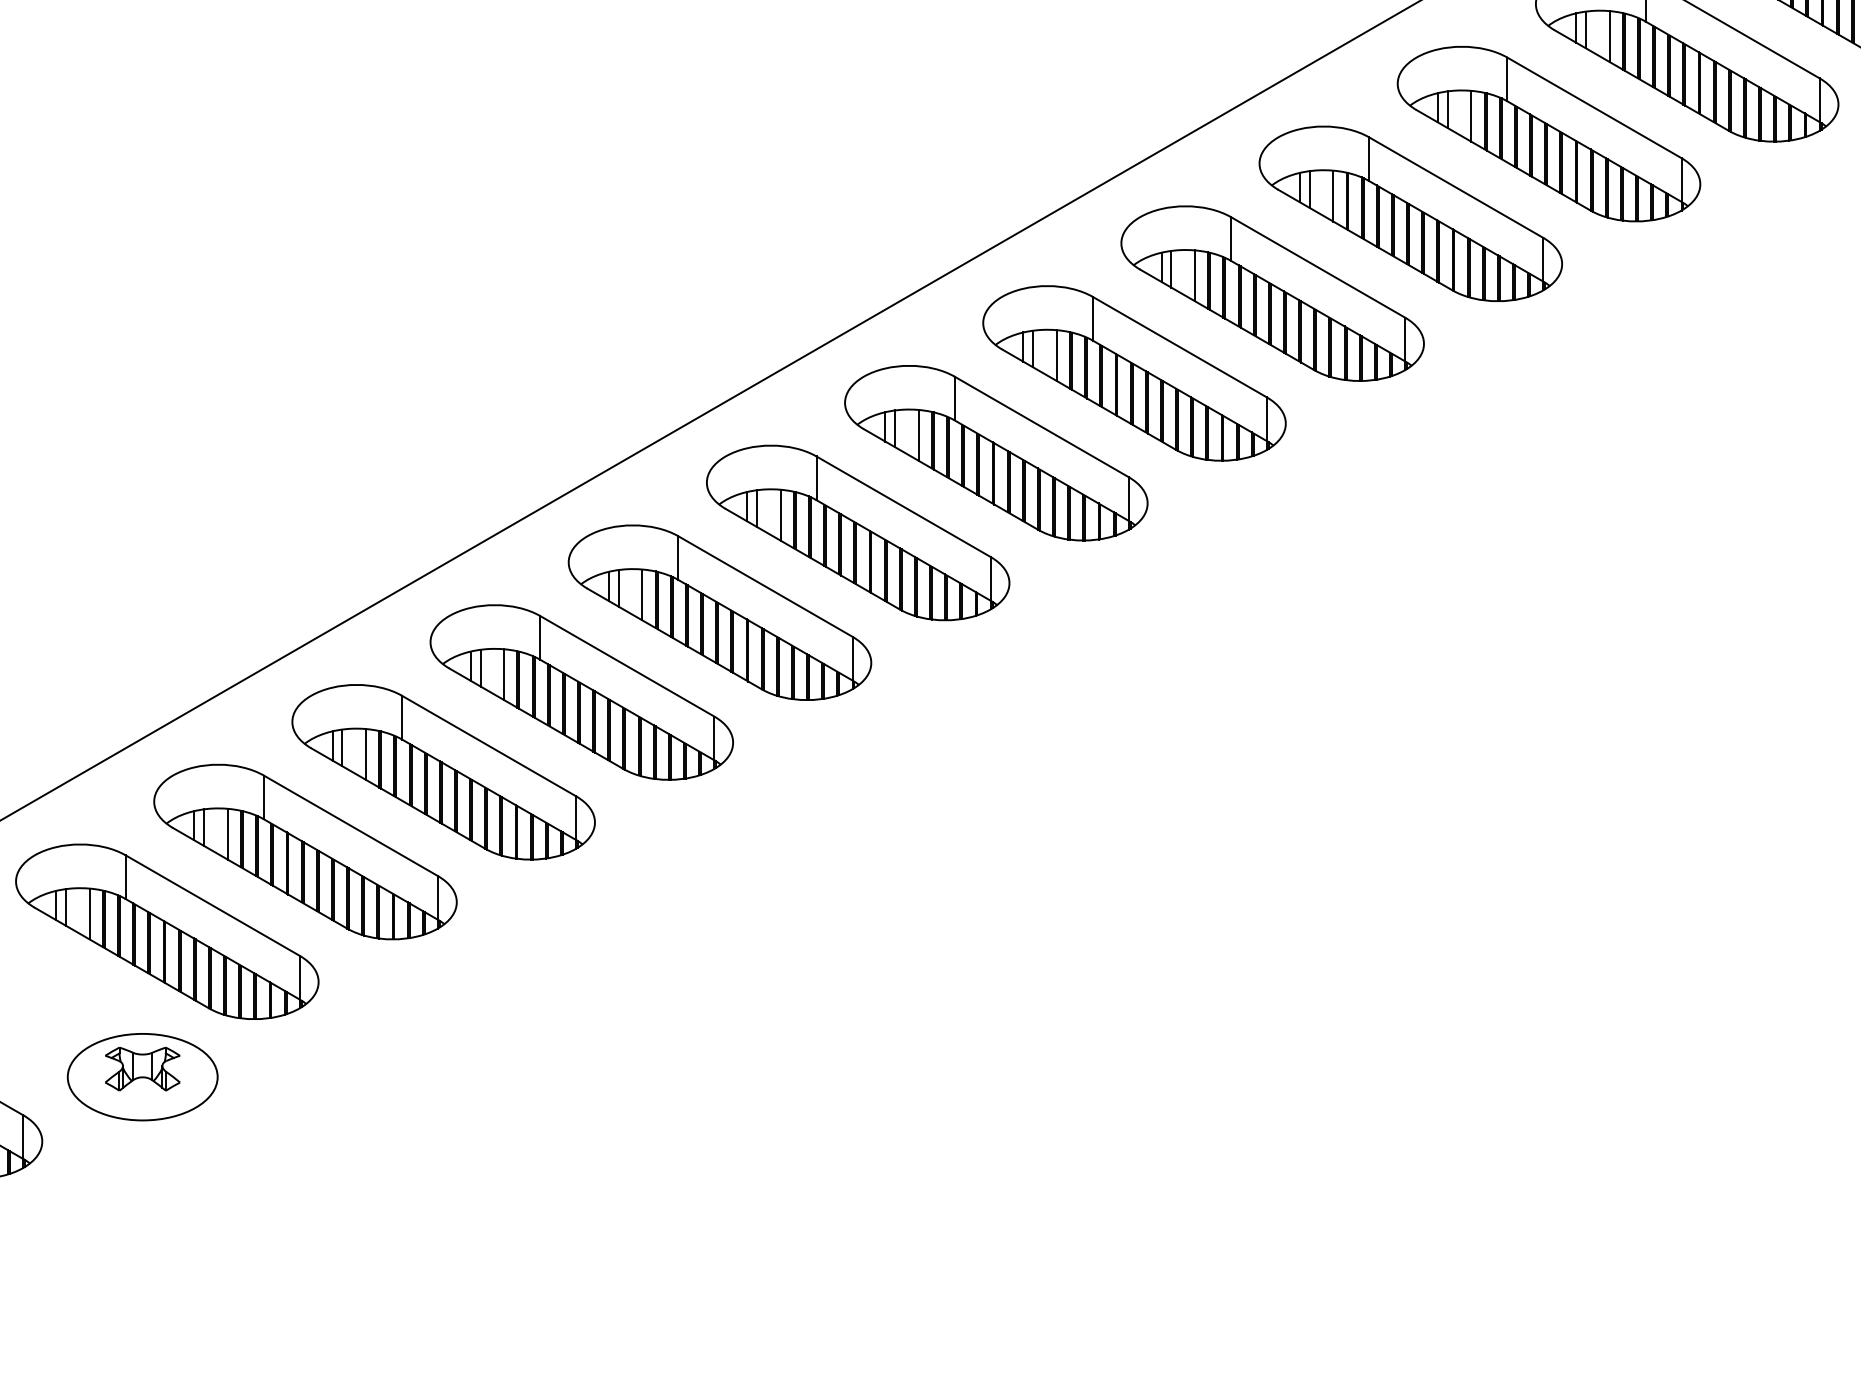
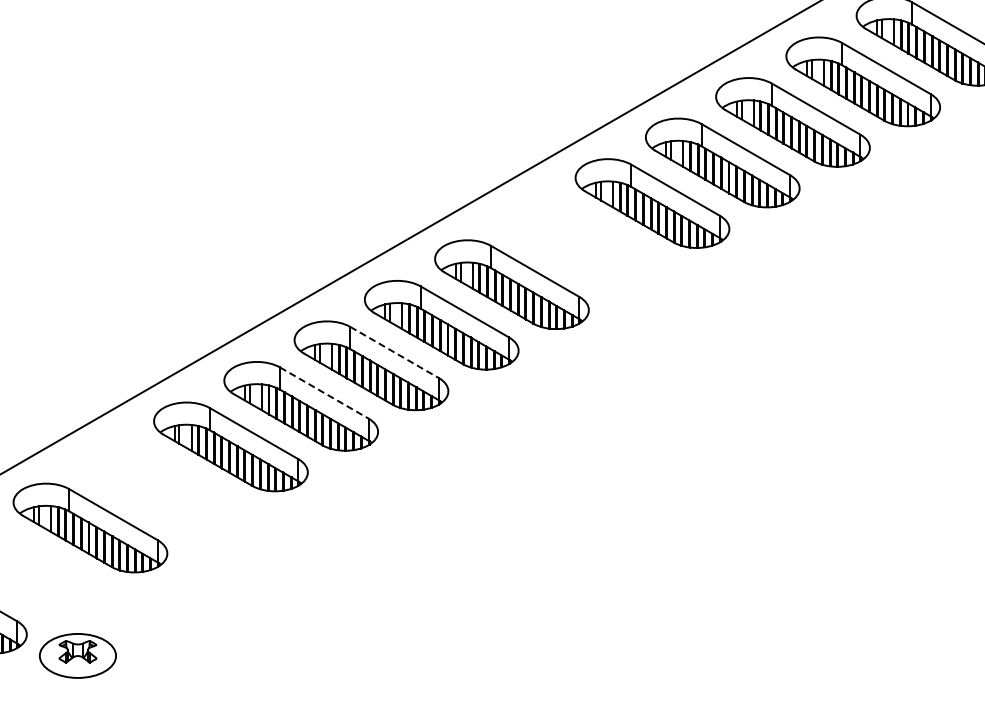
part: (1133, 372) -> (581, 243), removed
line: (767, 586) -> (395, 352), solid -> dashed
line: (627, 667) -> (324, 393), solid -> dashed
part: (305, 852) -> (160, 487), removed
part: (141, 1076) -> (77, 655), moved

